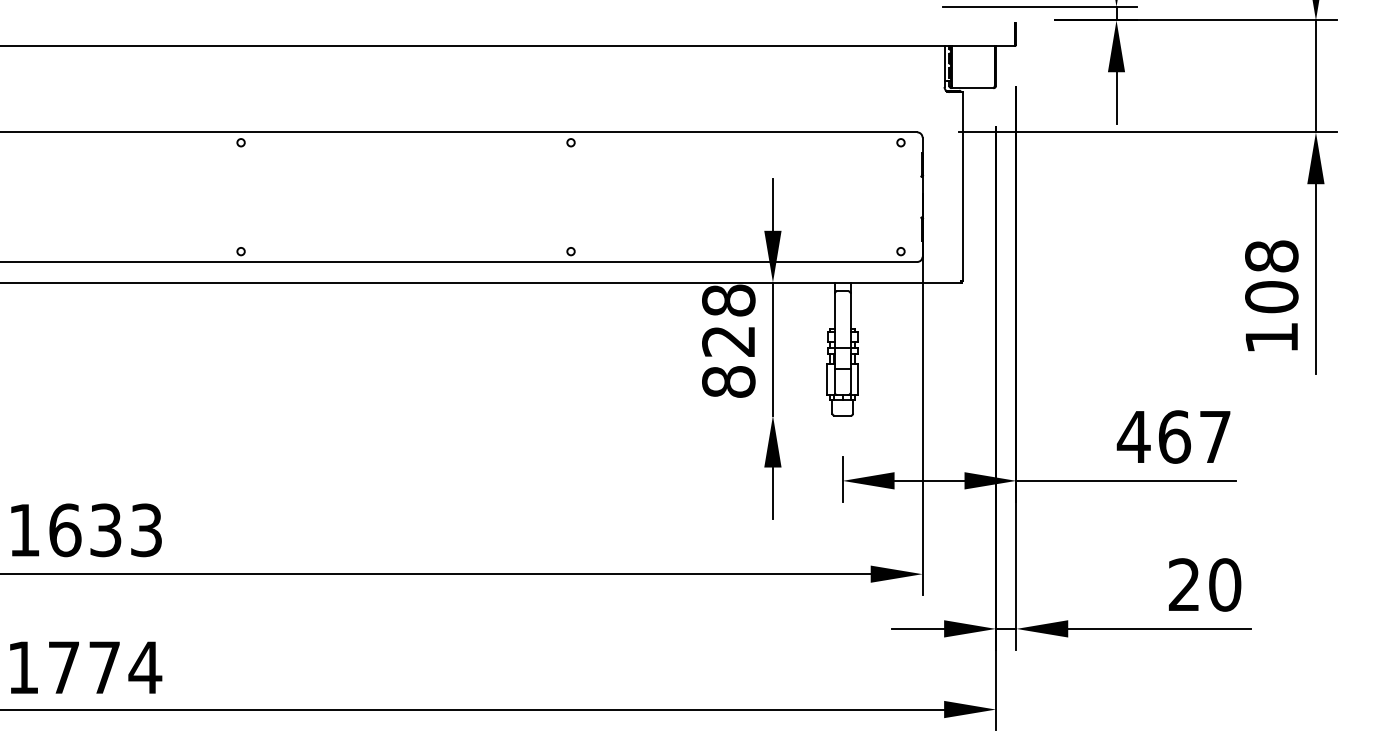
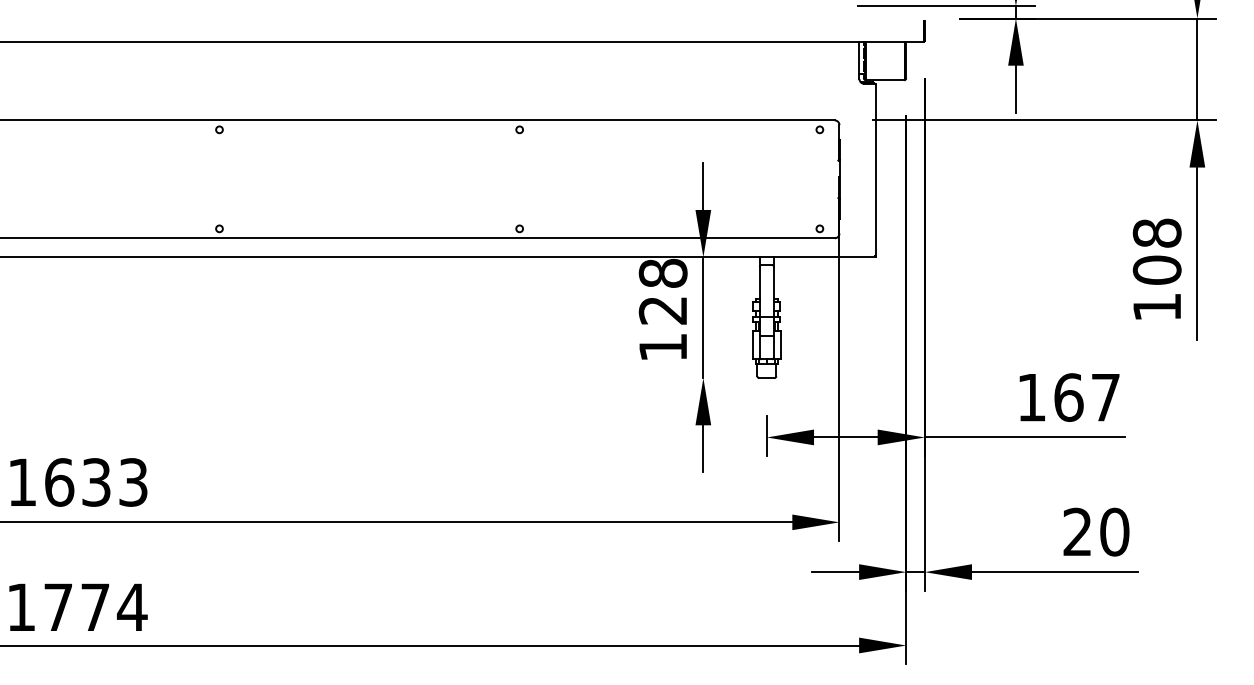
text: (728, 381) -> (662, 347), 828 -> 128
text: (1133, 436) -> (1031, 397), 467 -> 167

